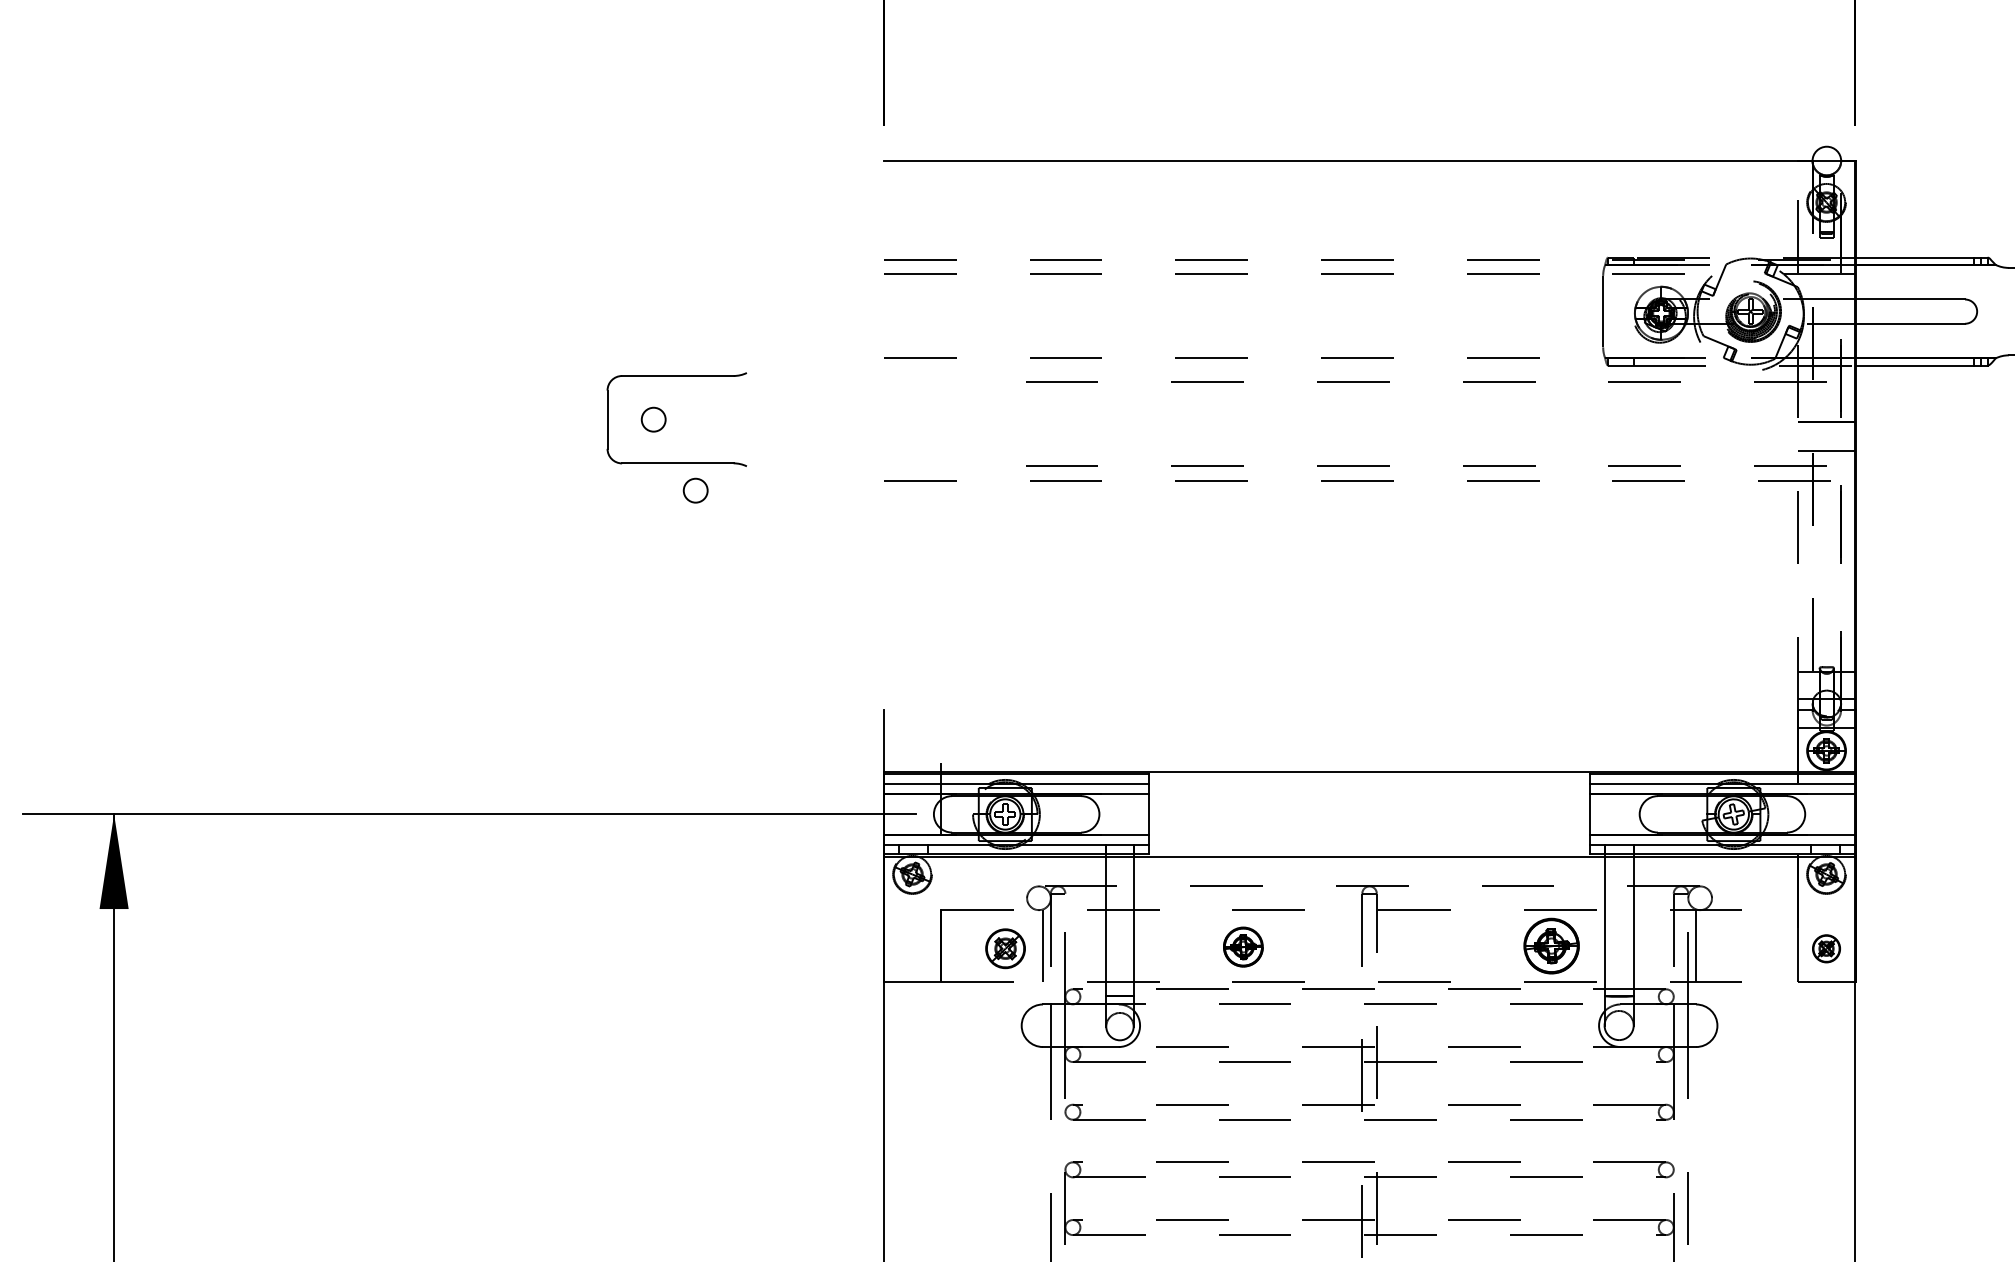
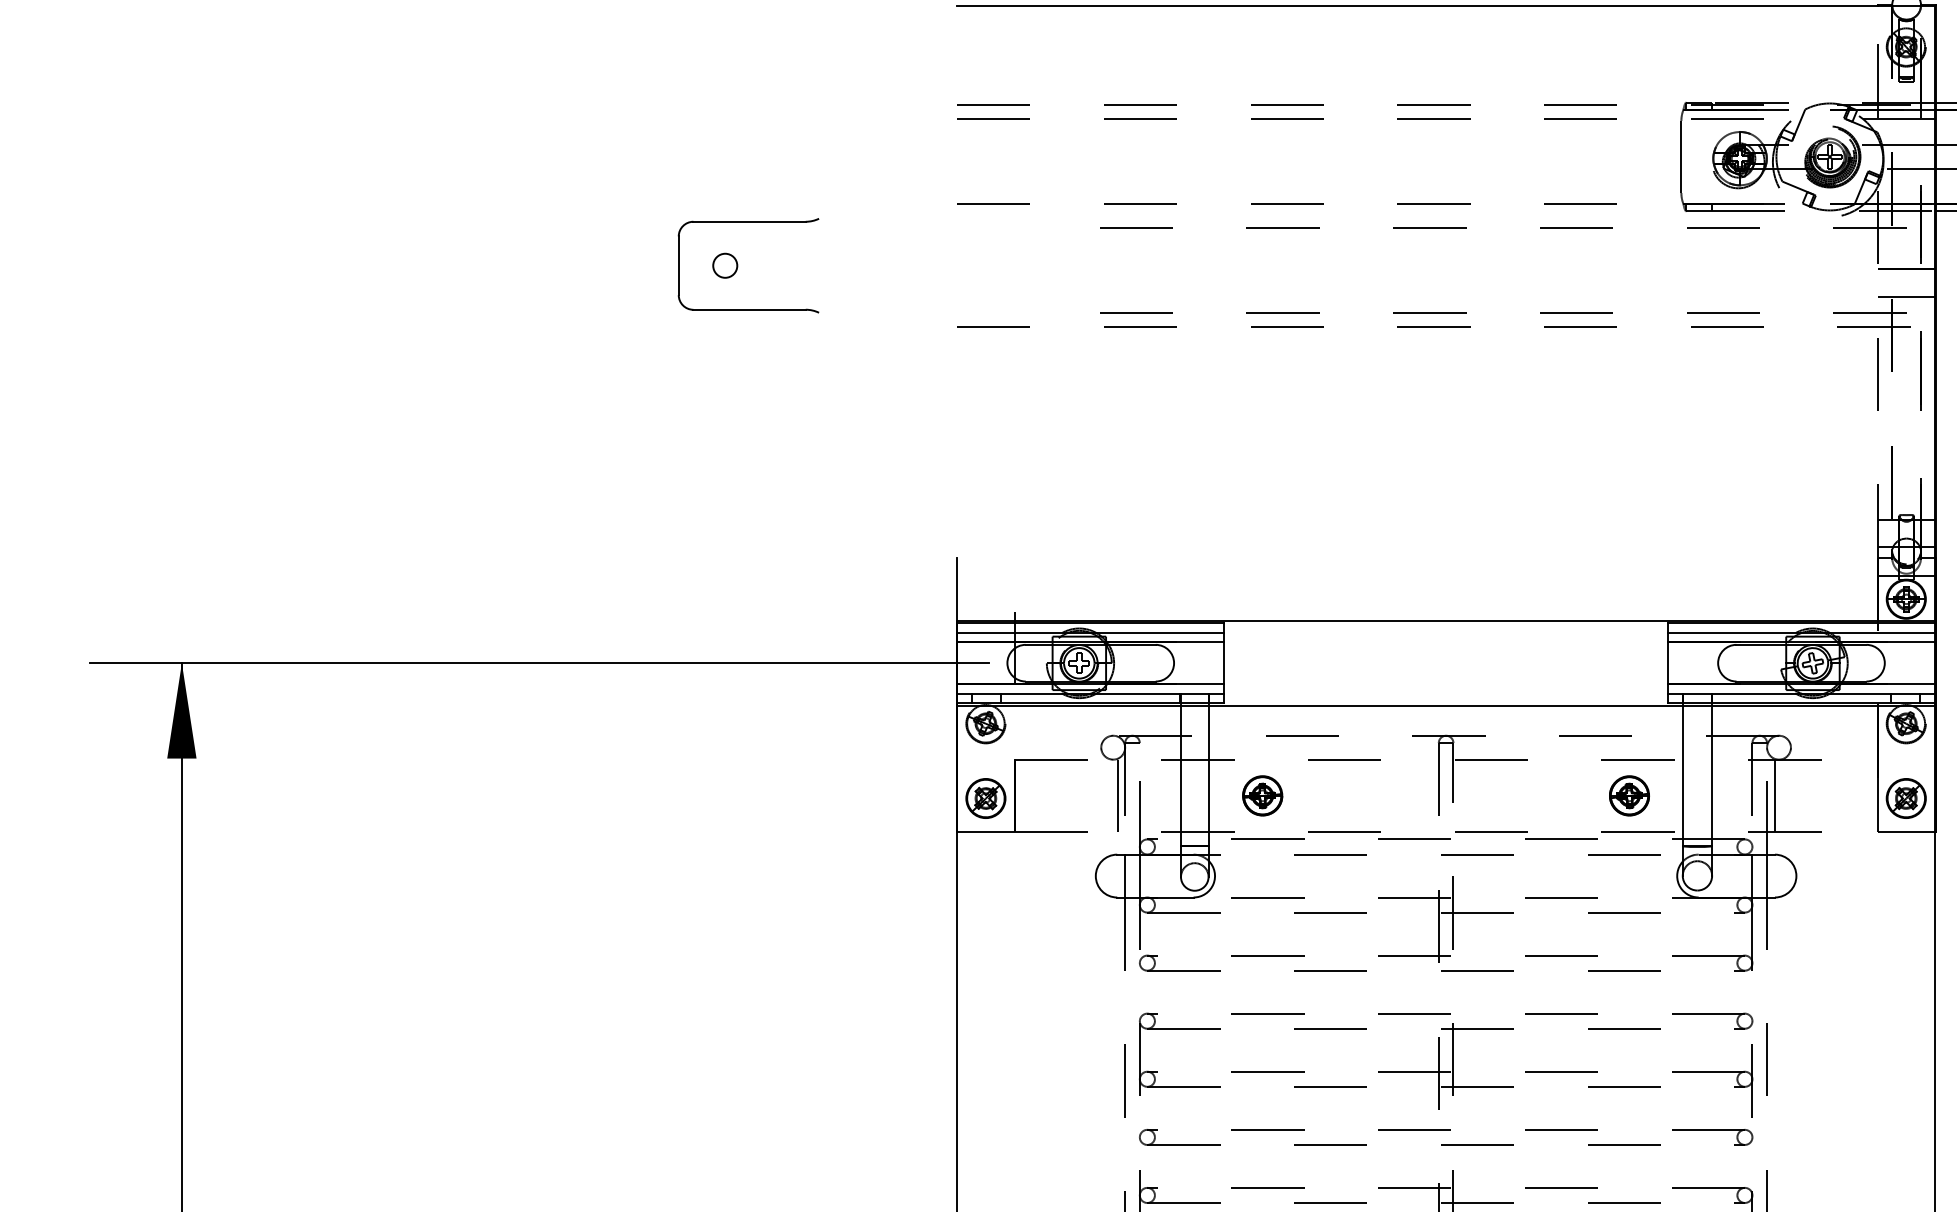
circle: (695, 490) -> (767, 337), removed
part: (1551, 945) -> (1629, 795), size x0.71
part: (1243, 946) -> (1262, 795), moved
part: (1005, 948) -> (985, 798), moved
part: (1826, 948) -> (1906, 798), size x1.43

